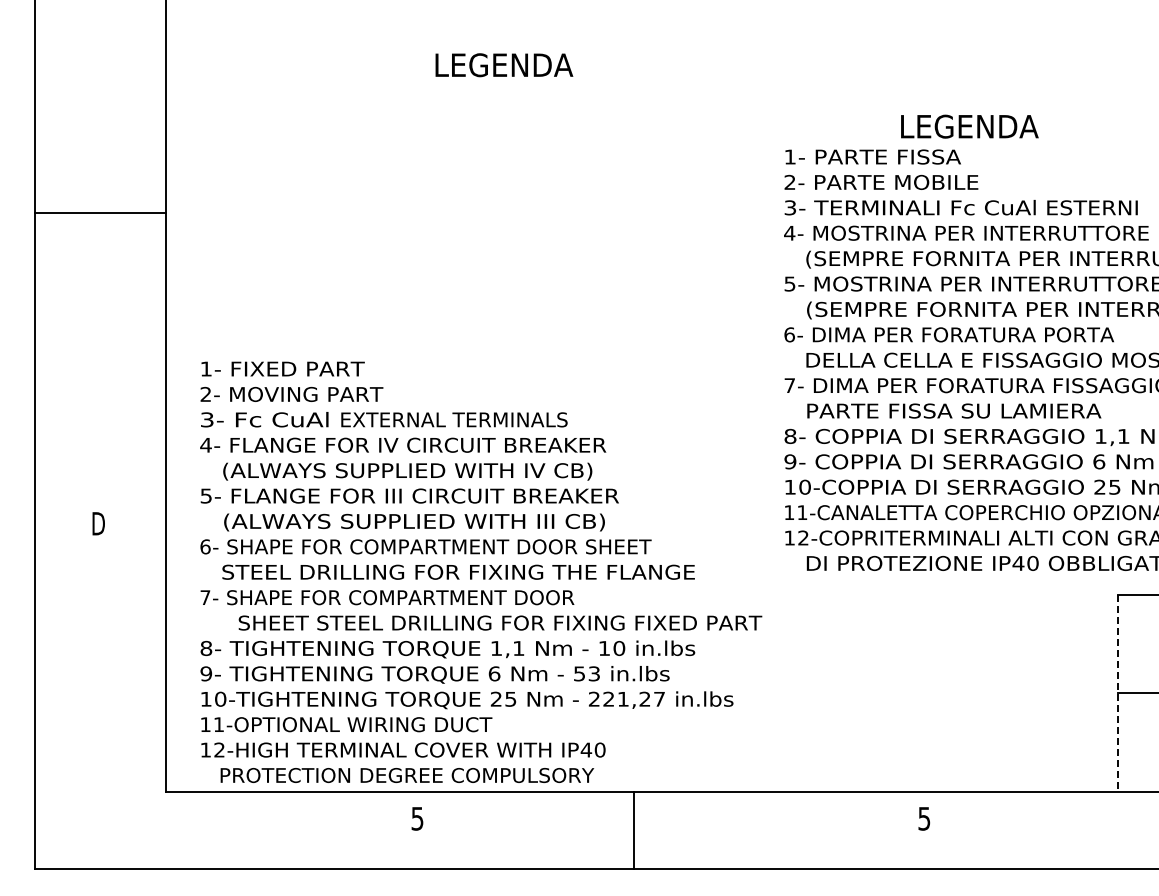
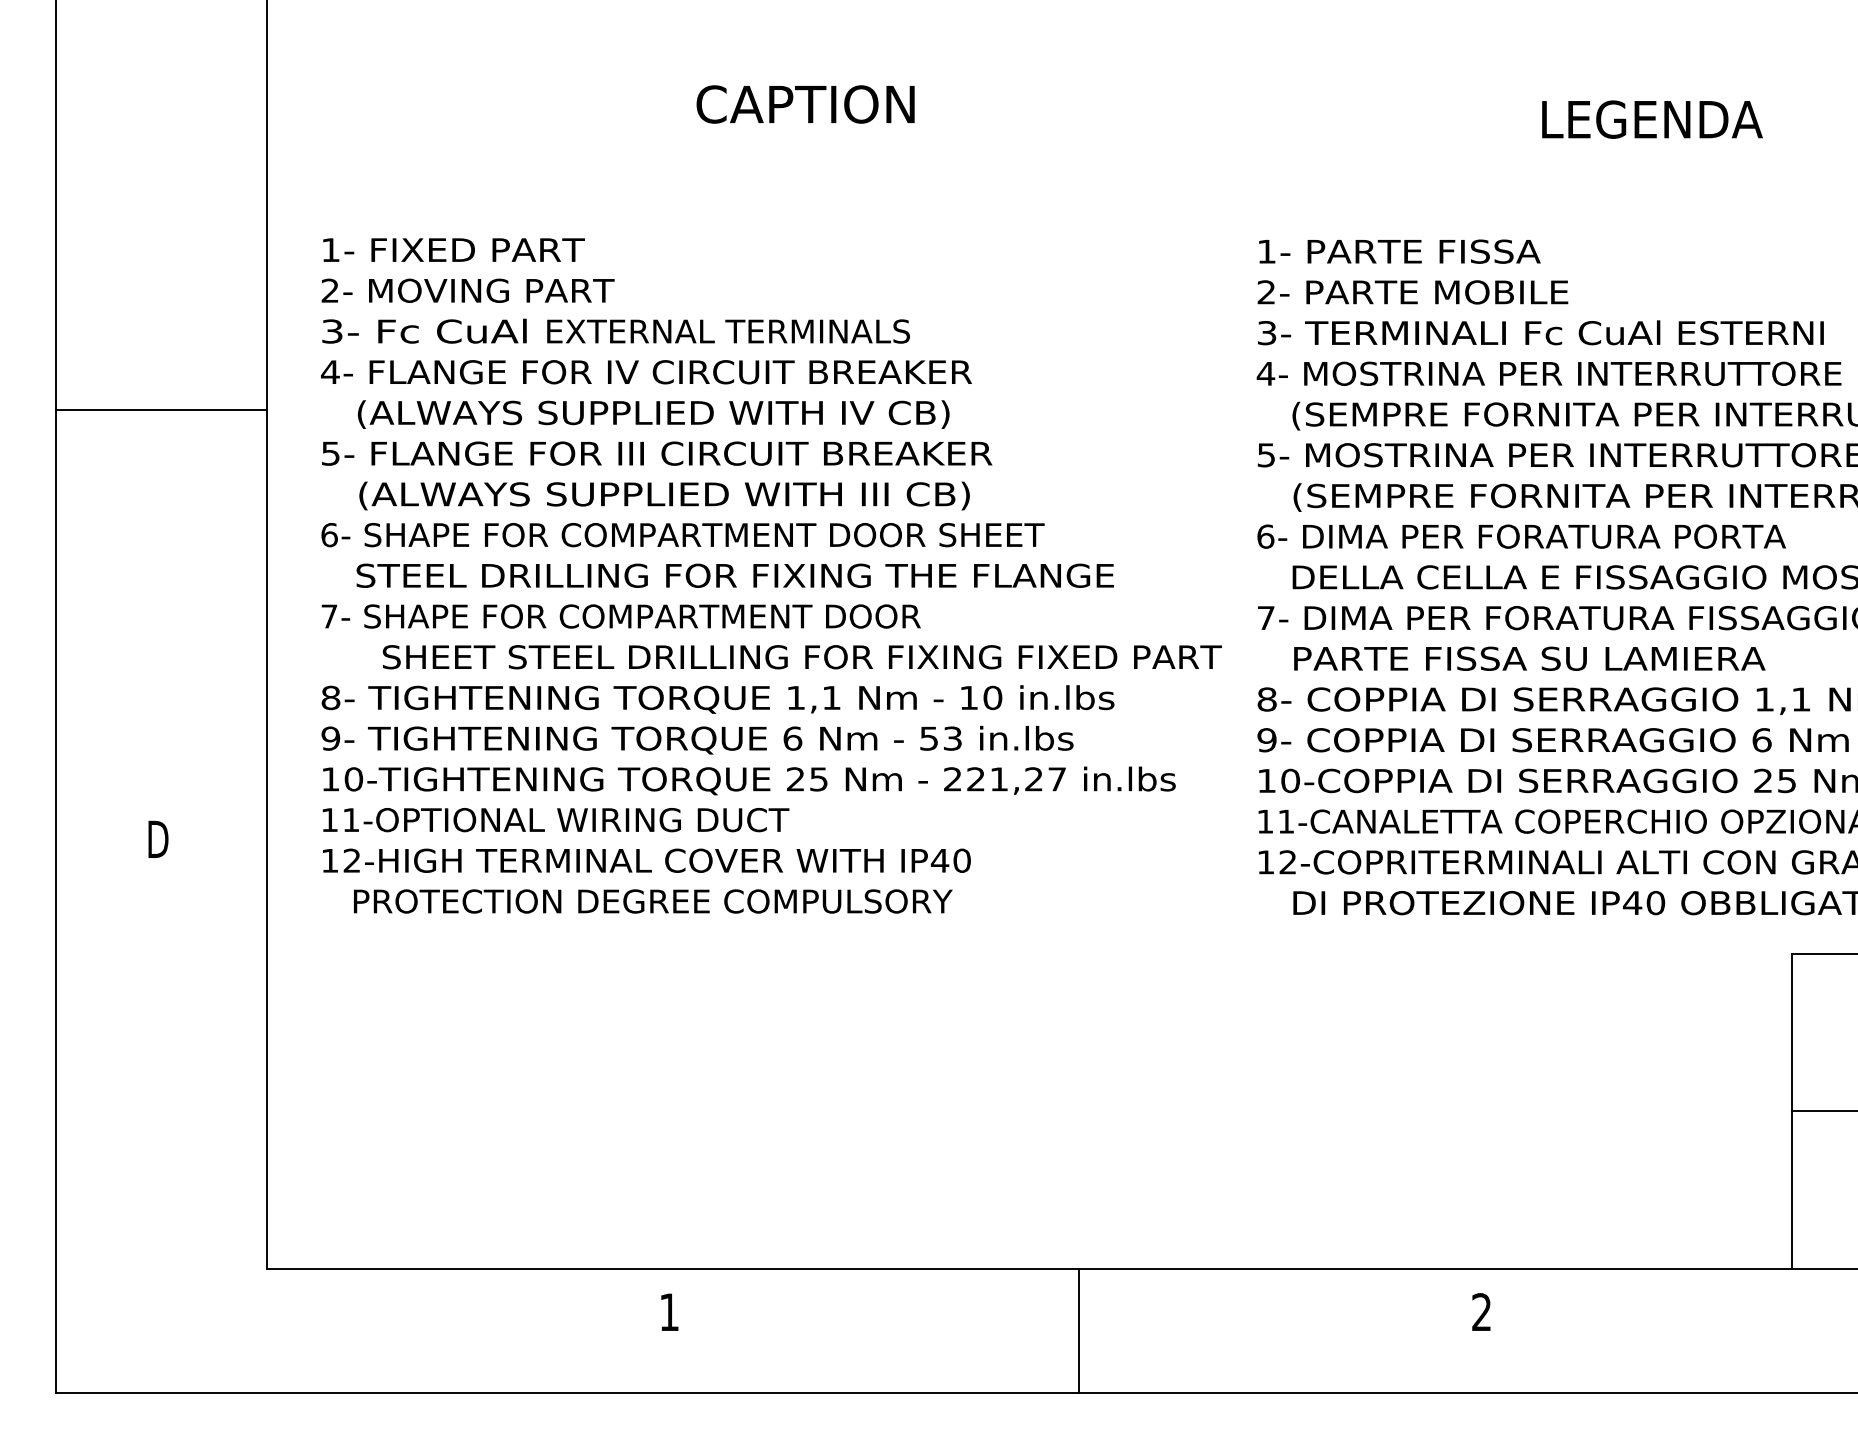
text: (503, 65) -> (807, 104), LEGENDA -> CAPTION
text: (969, 126) -> (1651, 119), moved
line: (100, 212) -> (161, 409), moved
text: (481, 571) -> (771, 574), moved
line: (1118, 693) -> (1792, 1111), dashed -> solid
text: (417, 818) -> (669, 1311), 5 -> 1
text: (924, 818) -> (1481, 1311), 5 -> 2
line: (634, 830) -> (1079, 1331), moved

